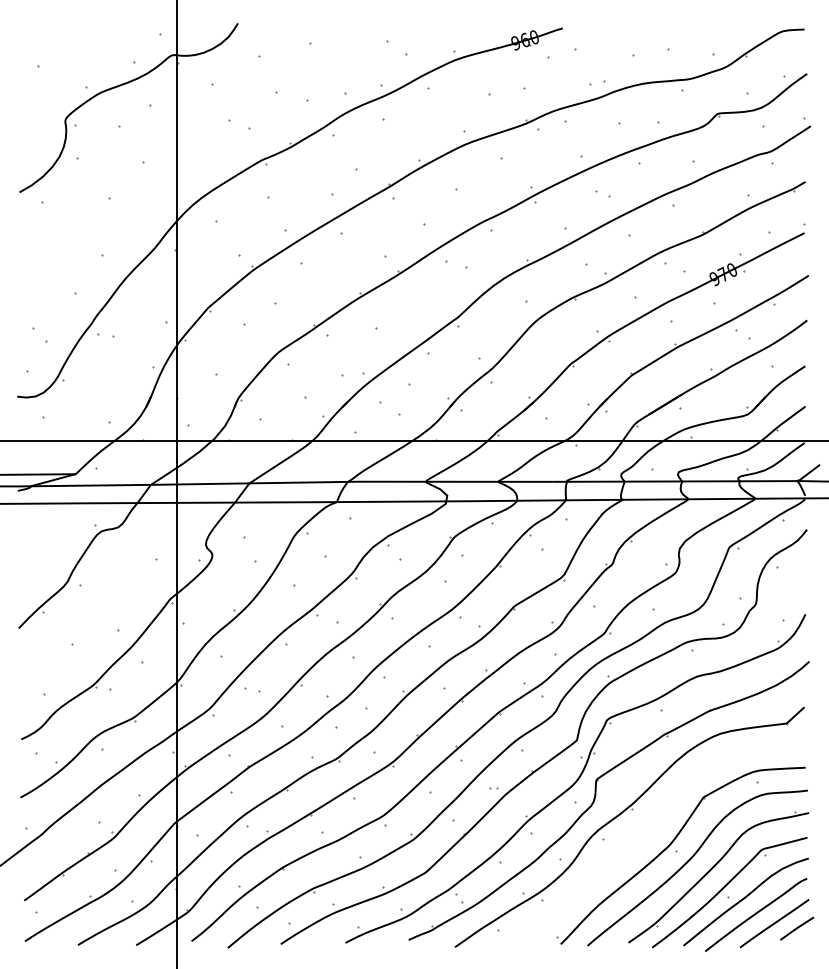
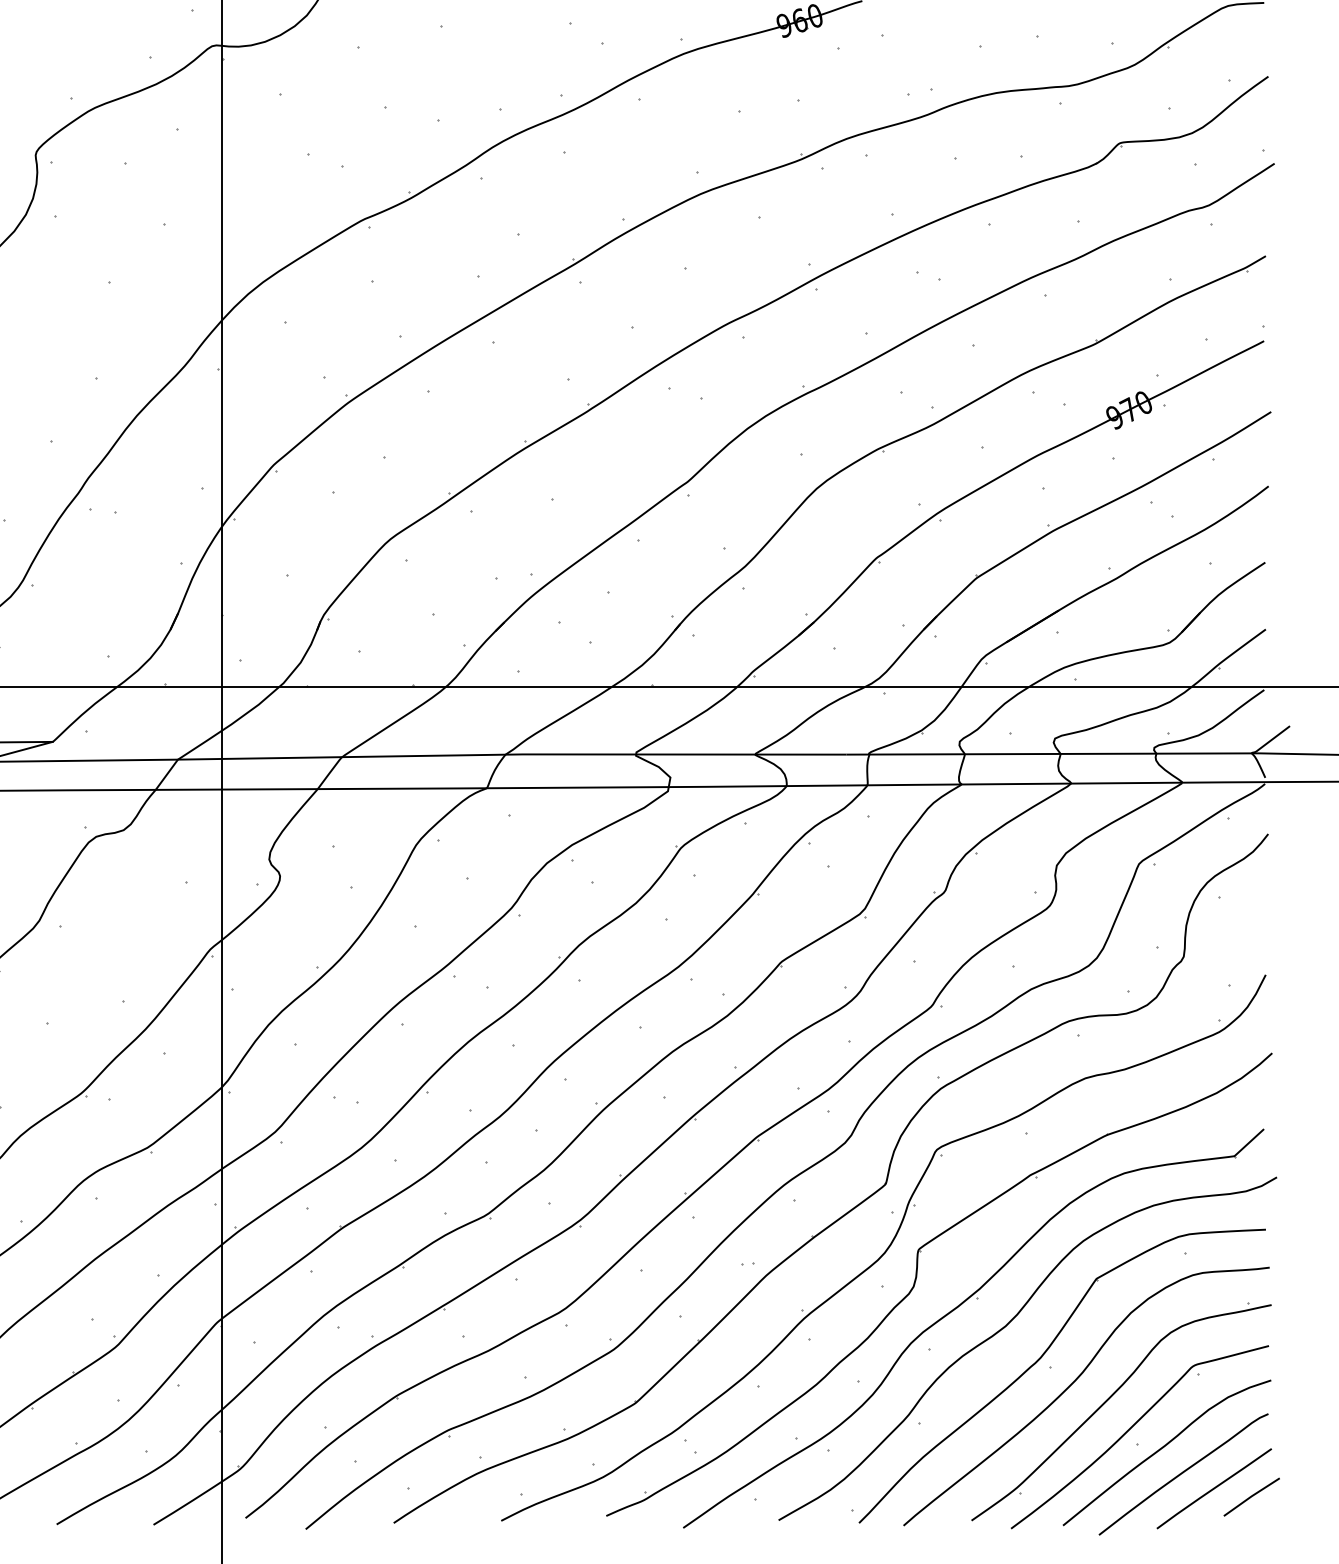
part: (649, 826) -> (1006, 1327), added

